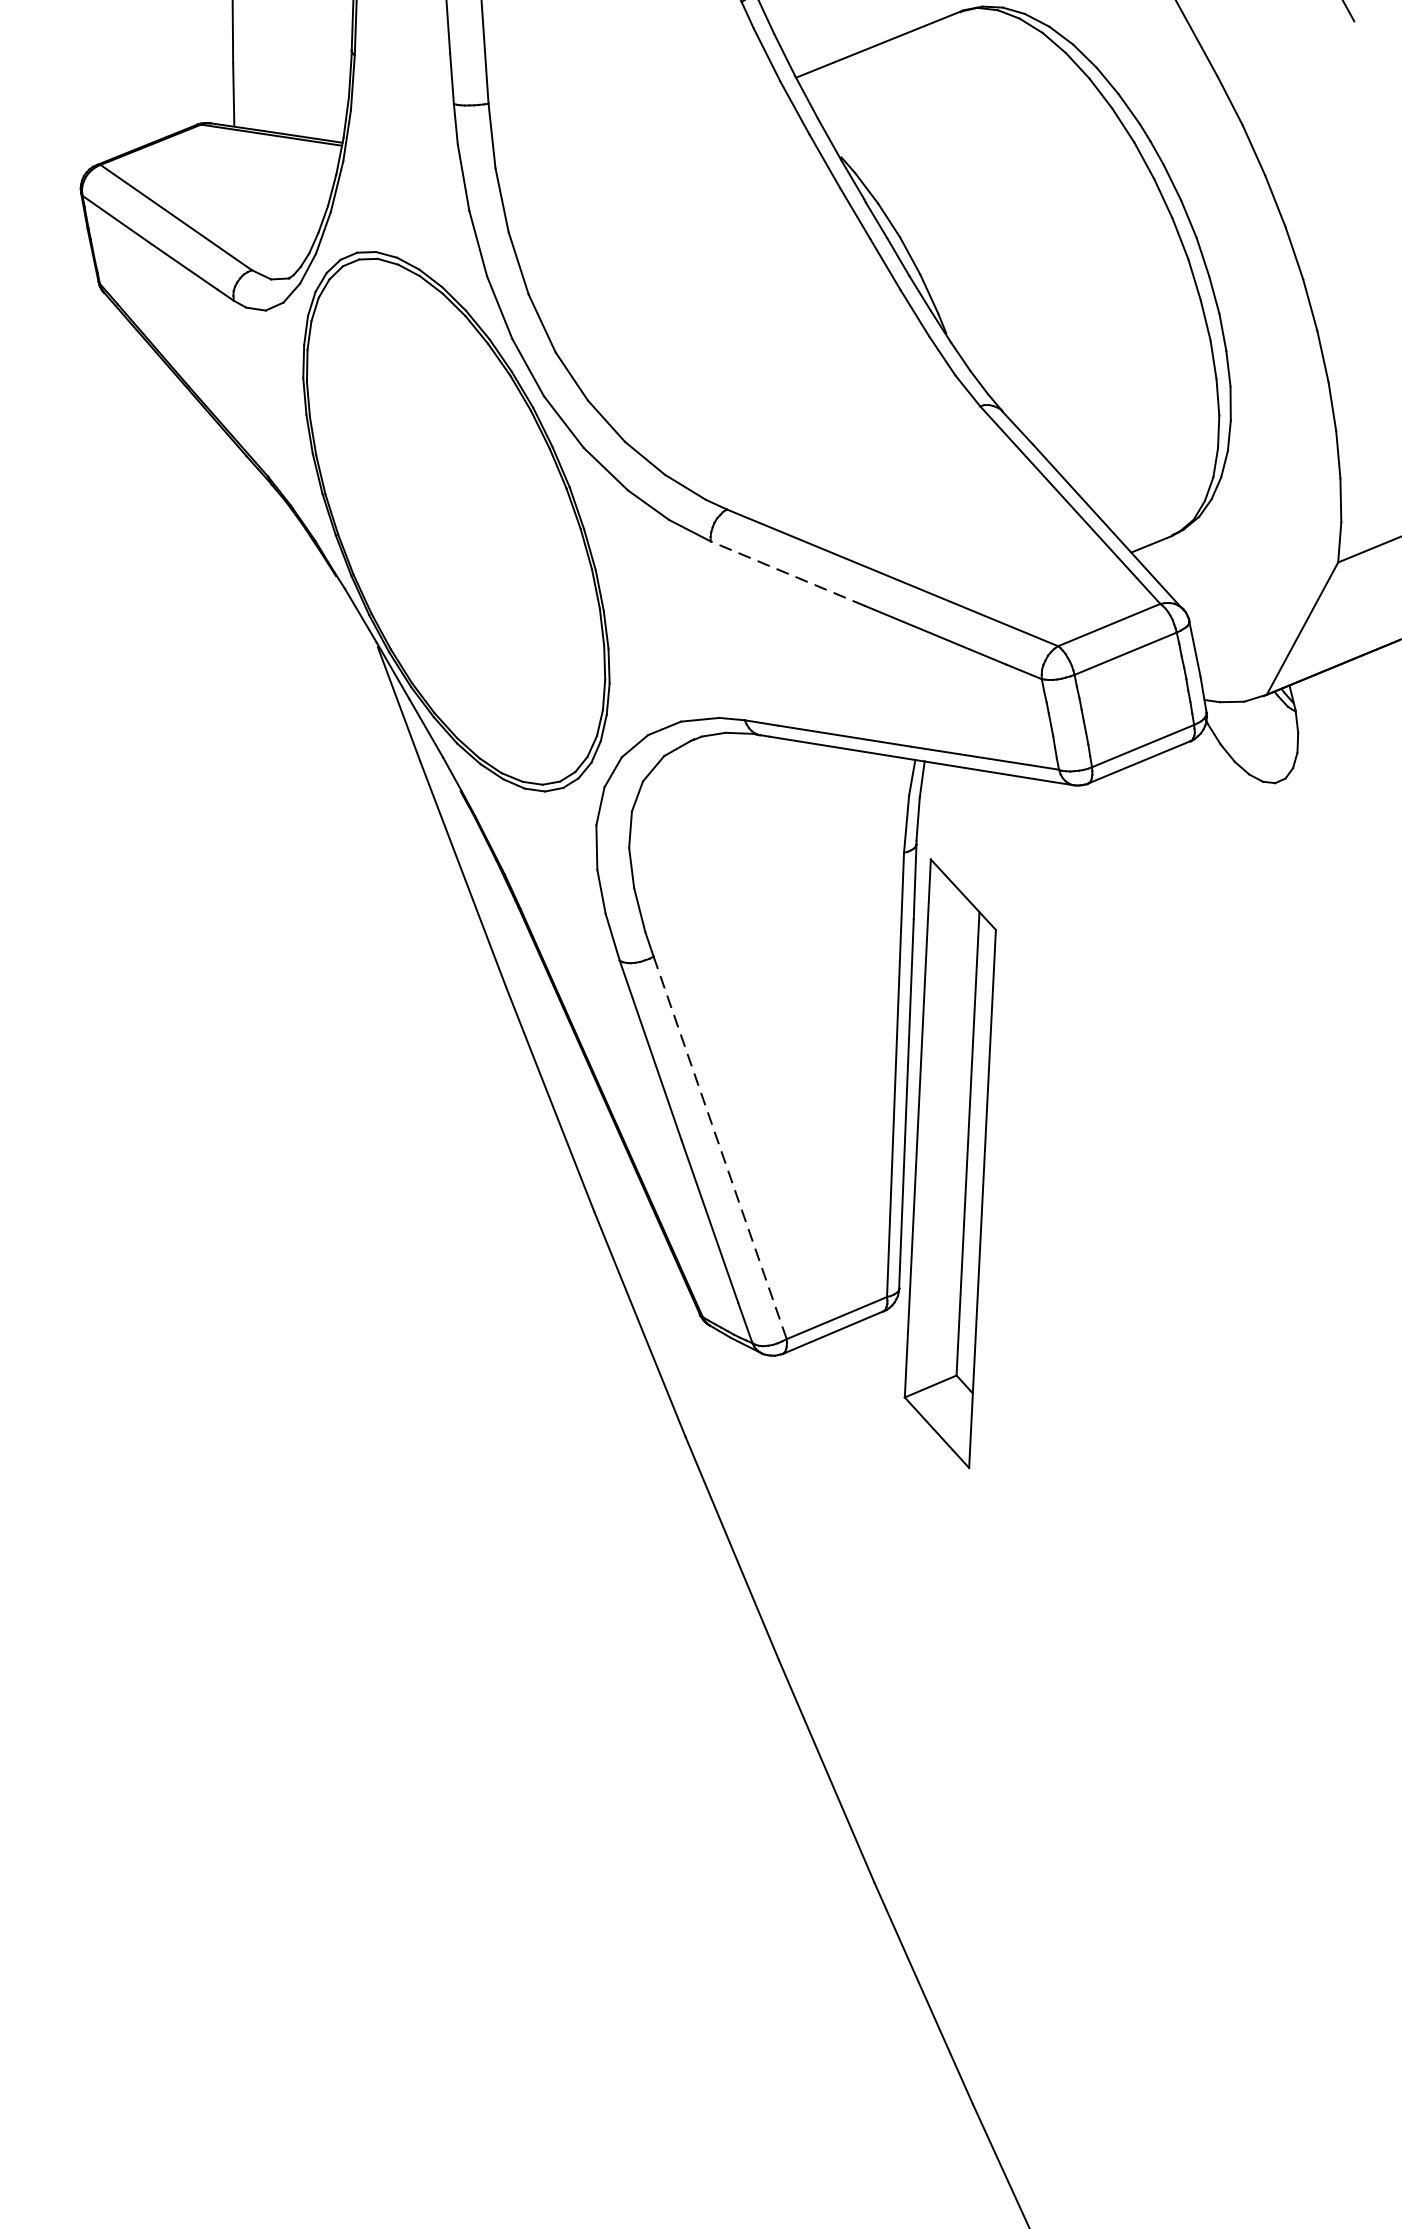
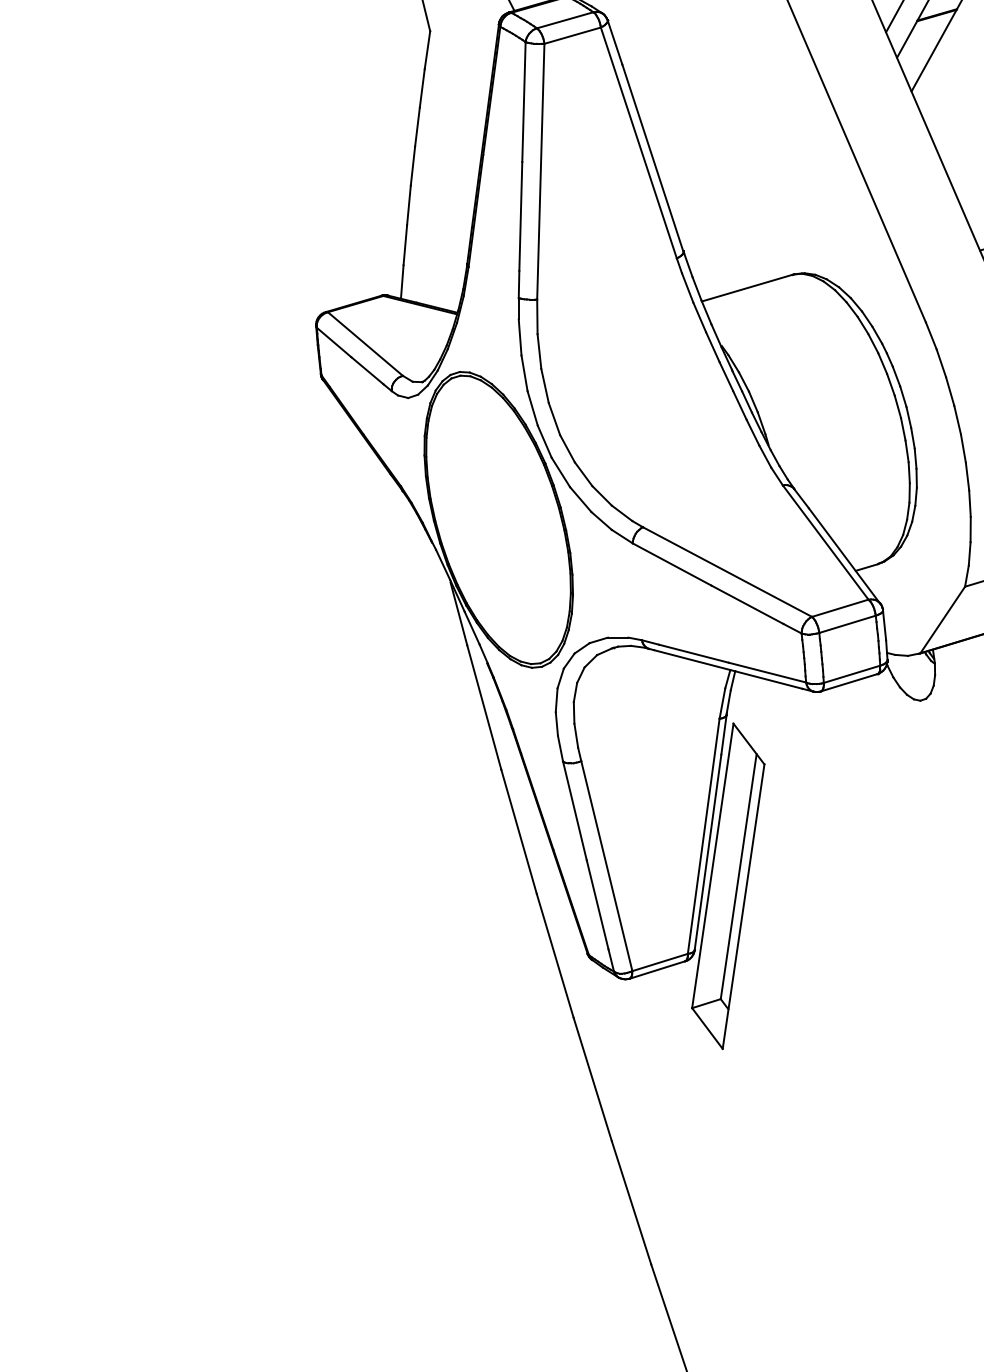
line: (788, 573) -> (672, 564), dashed -> solid
line: (719, 1148) -> (606, 866), dashed -> solid

